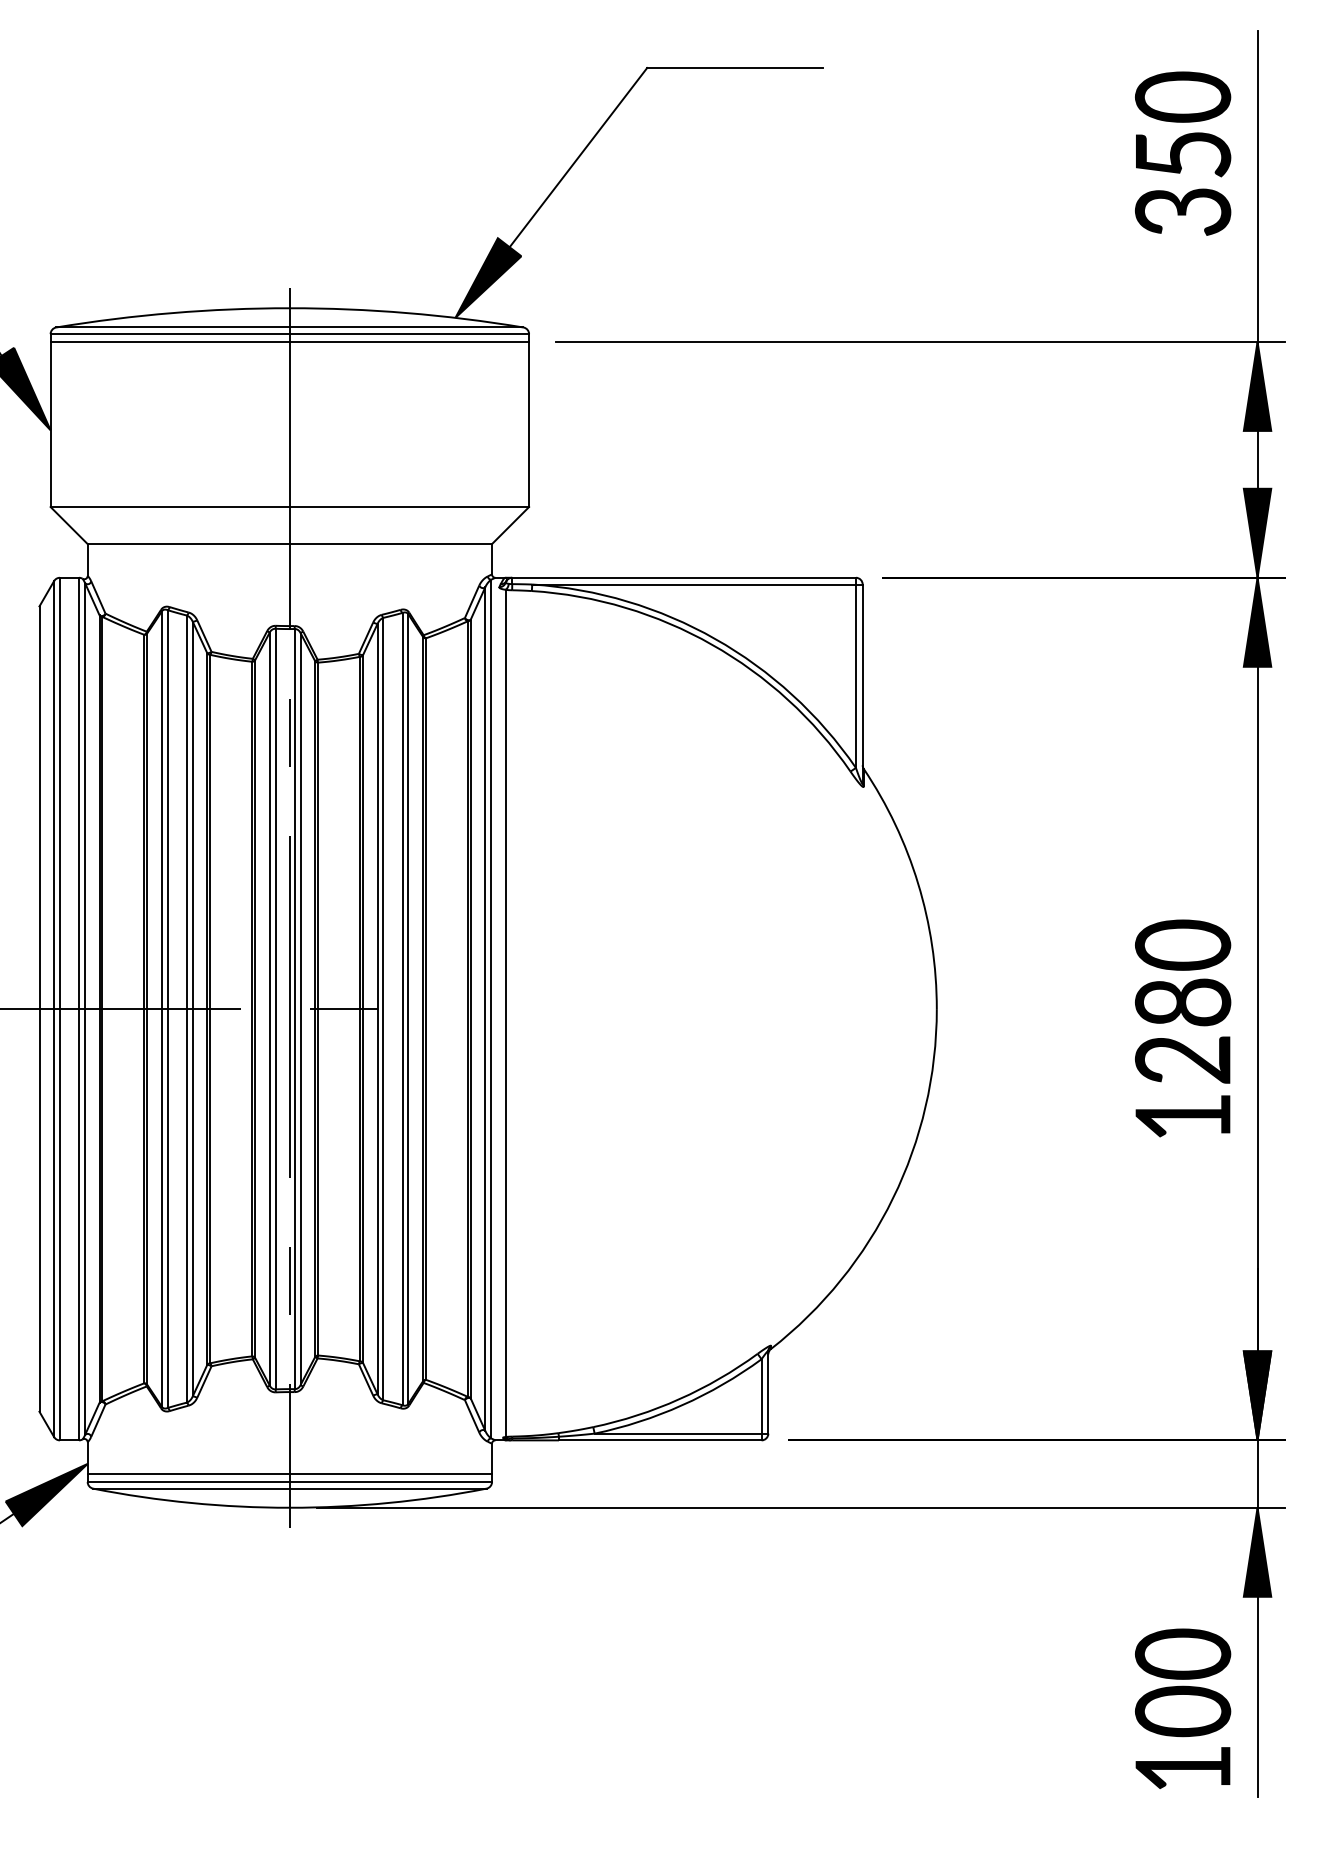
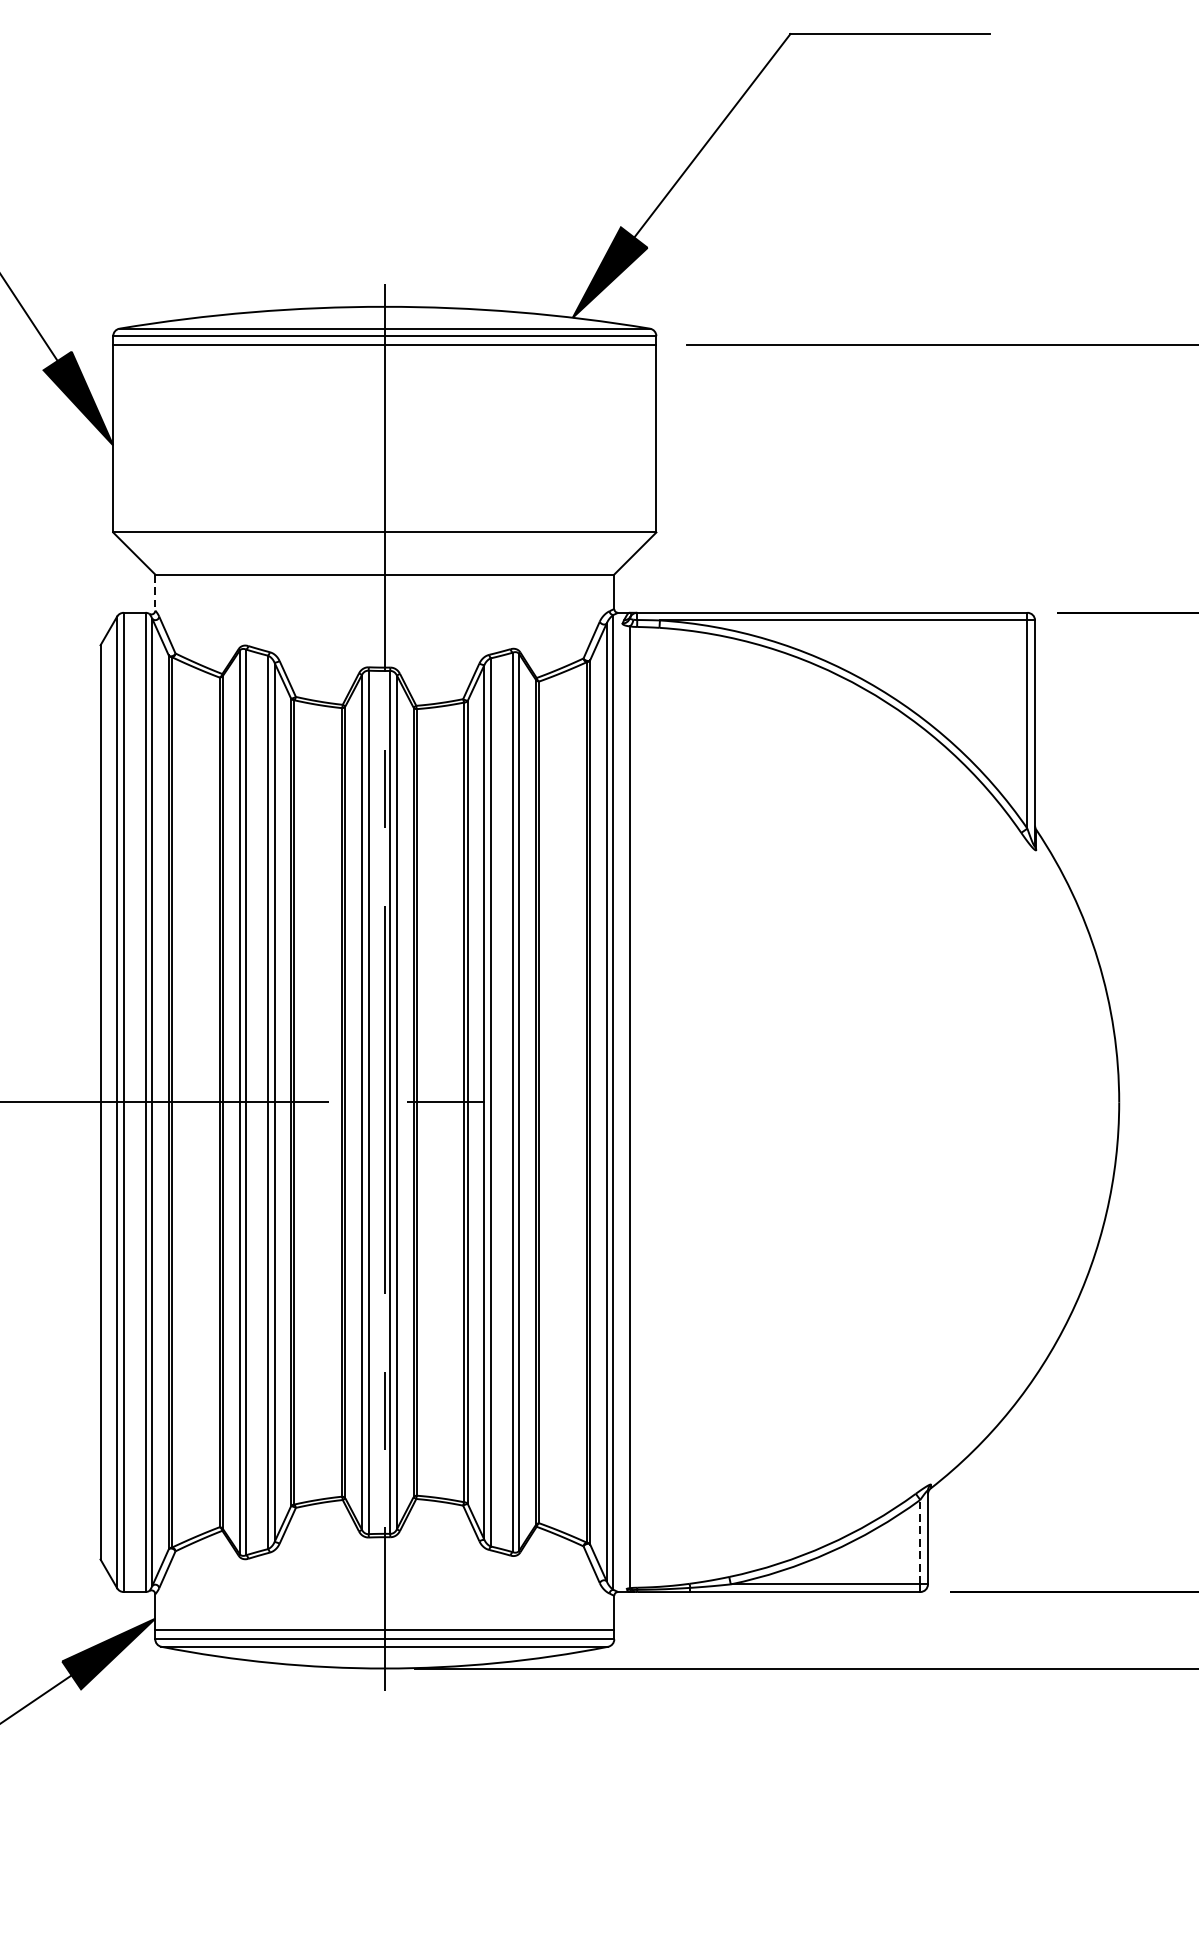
line: (87, 559) -> (155, 592), solid -> dashed
line: (761, 1395) -> (920, 1541), solid -> dashed

